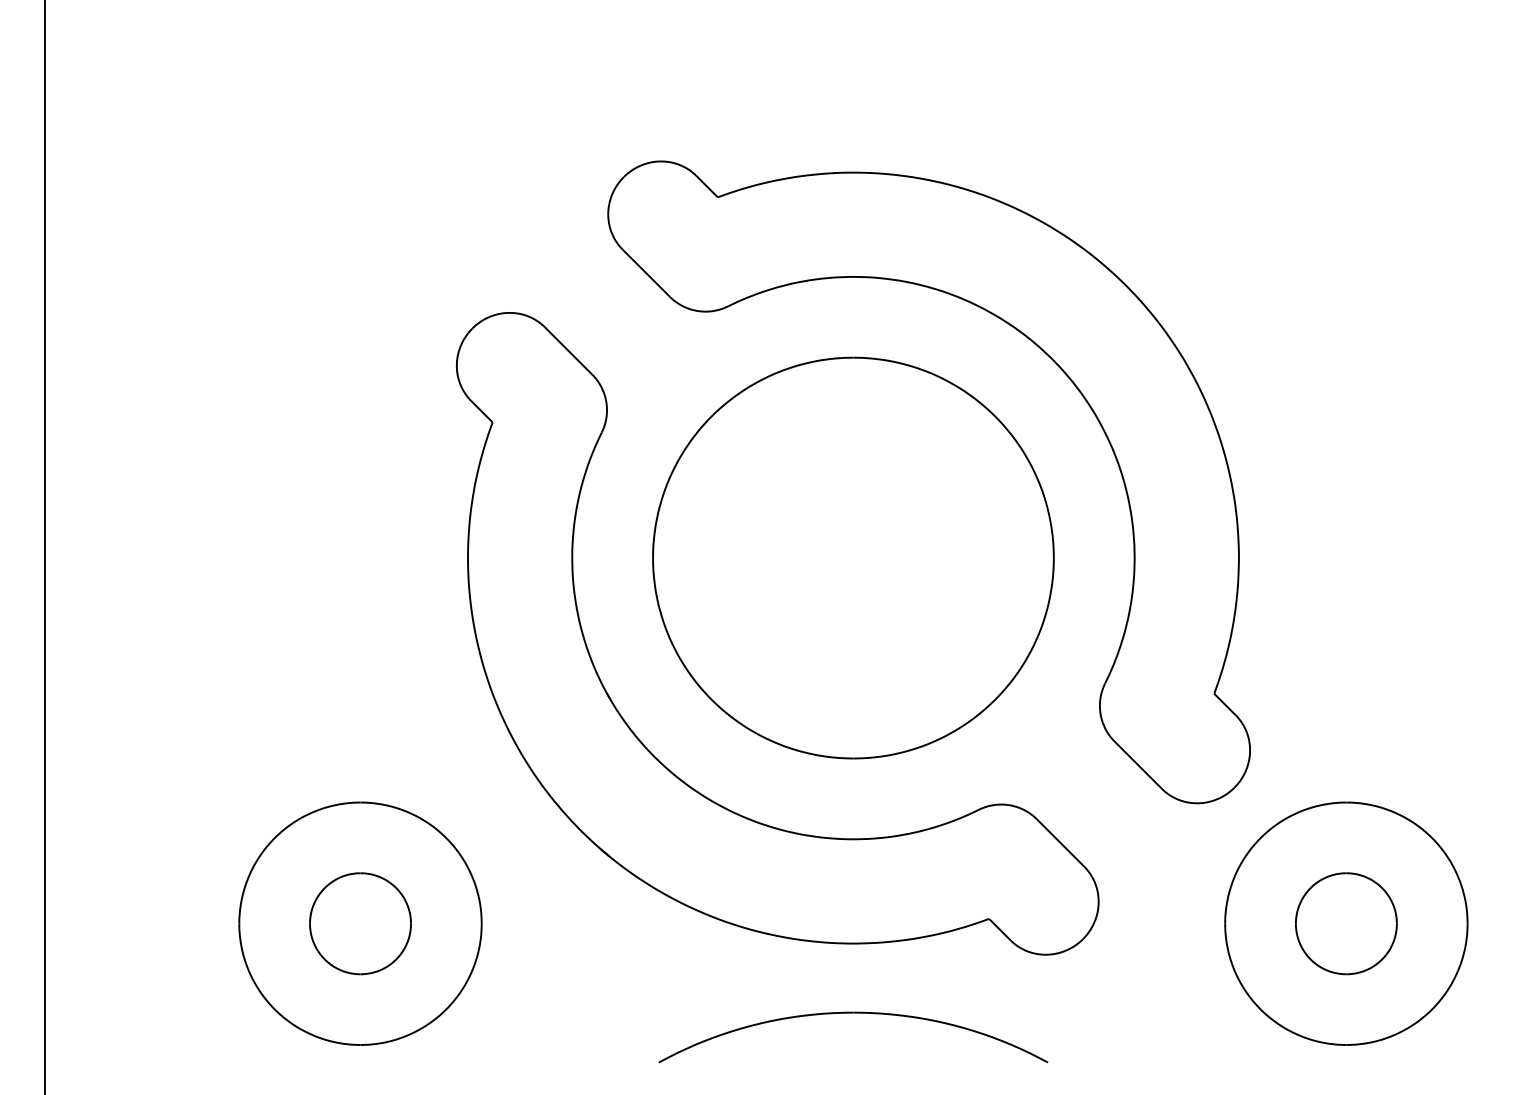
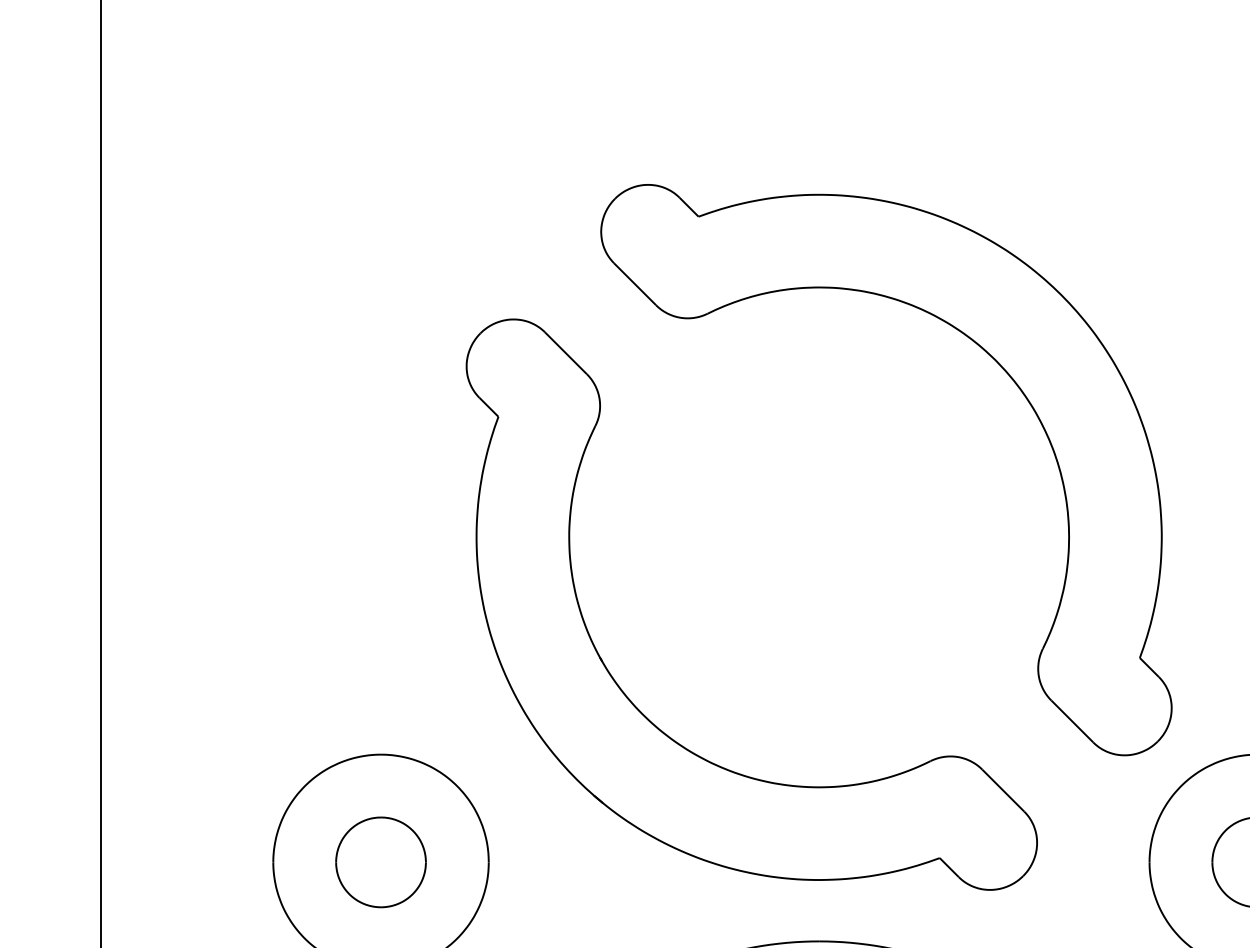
part: (853, 557) -> (819, 536), removed

